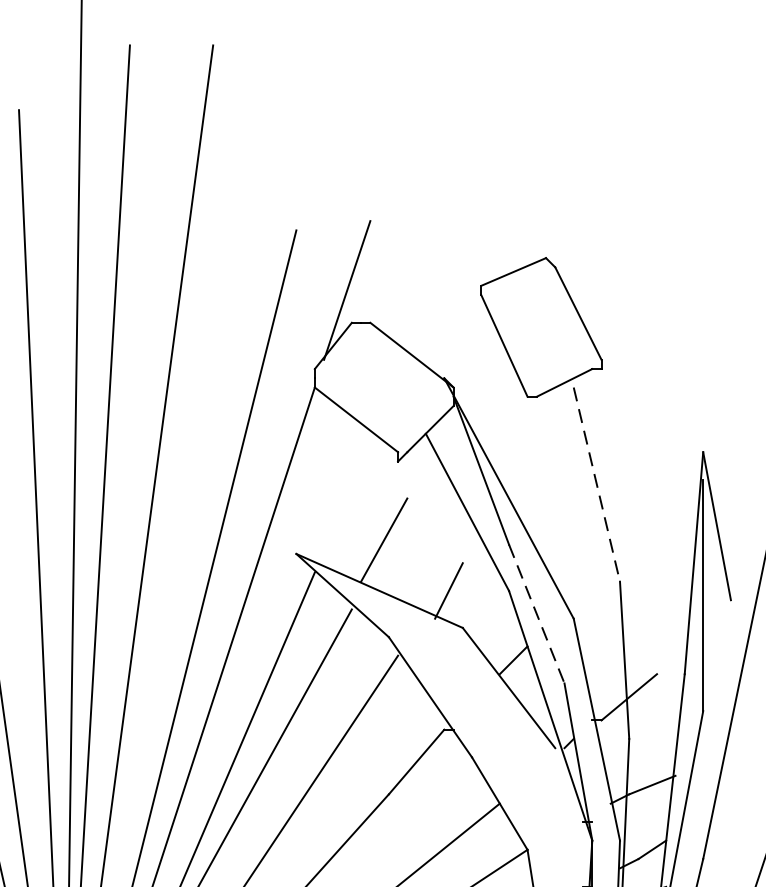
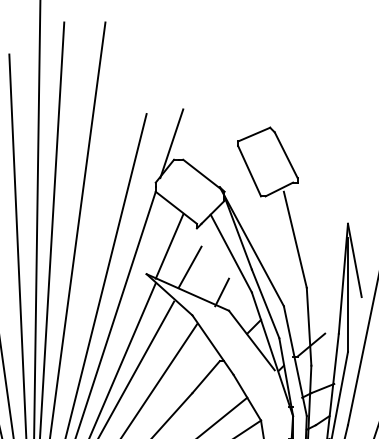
line: (597, 485) -> (295, 240), dashed -> solid
line: (342, 498) -> (169, 246), added
line: (536, 613) -> (265, 303), dashed -> solid

